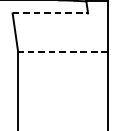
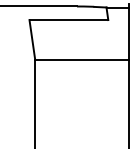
line: (50, 13) -> (69, 20), dashed -> solid
line: (62, 52) -> (81, 60), dashed -> solid

